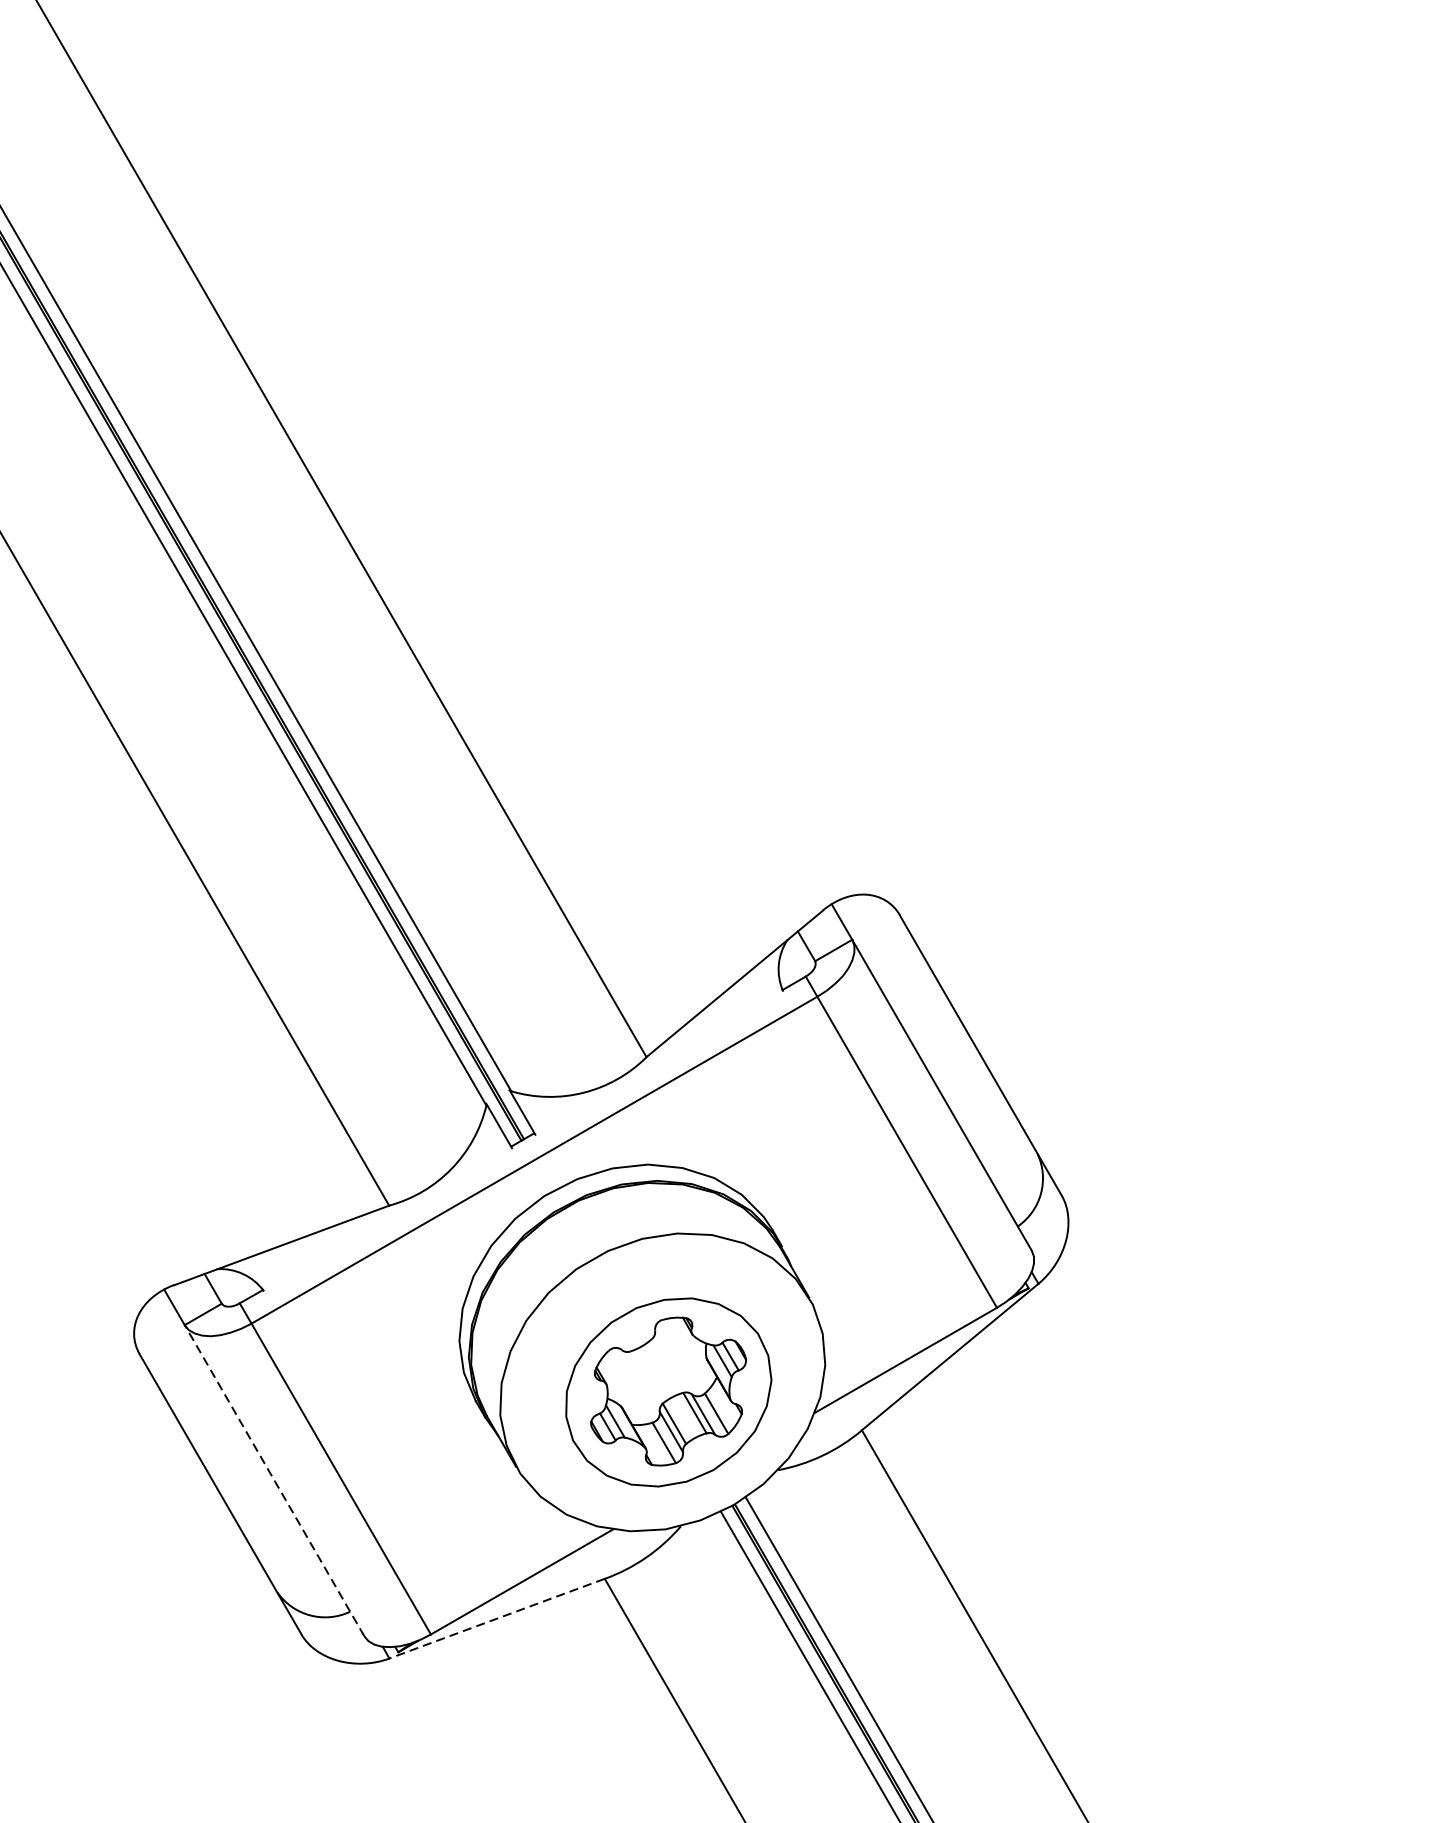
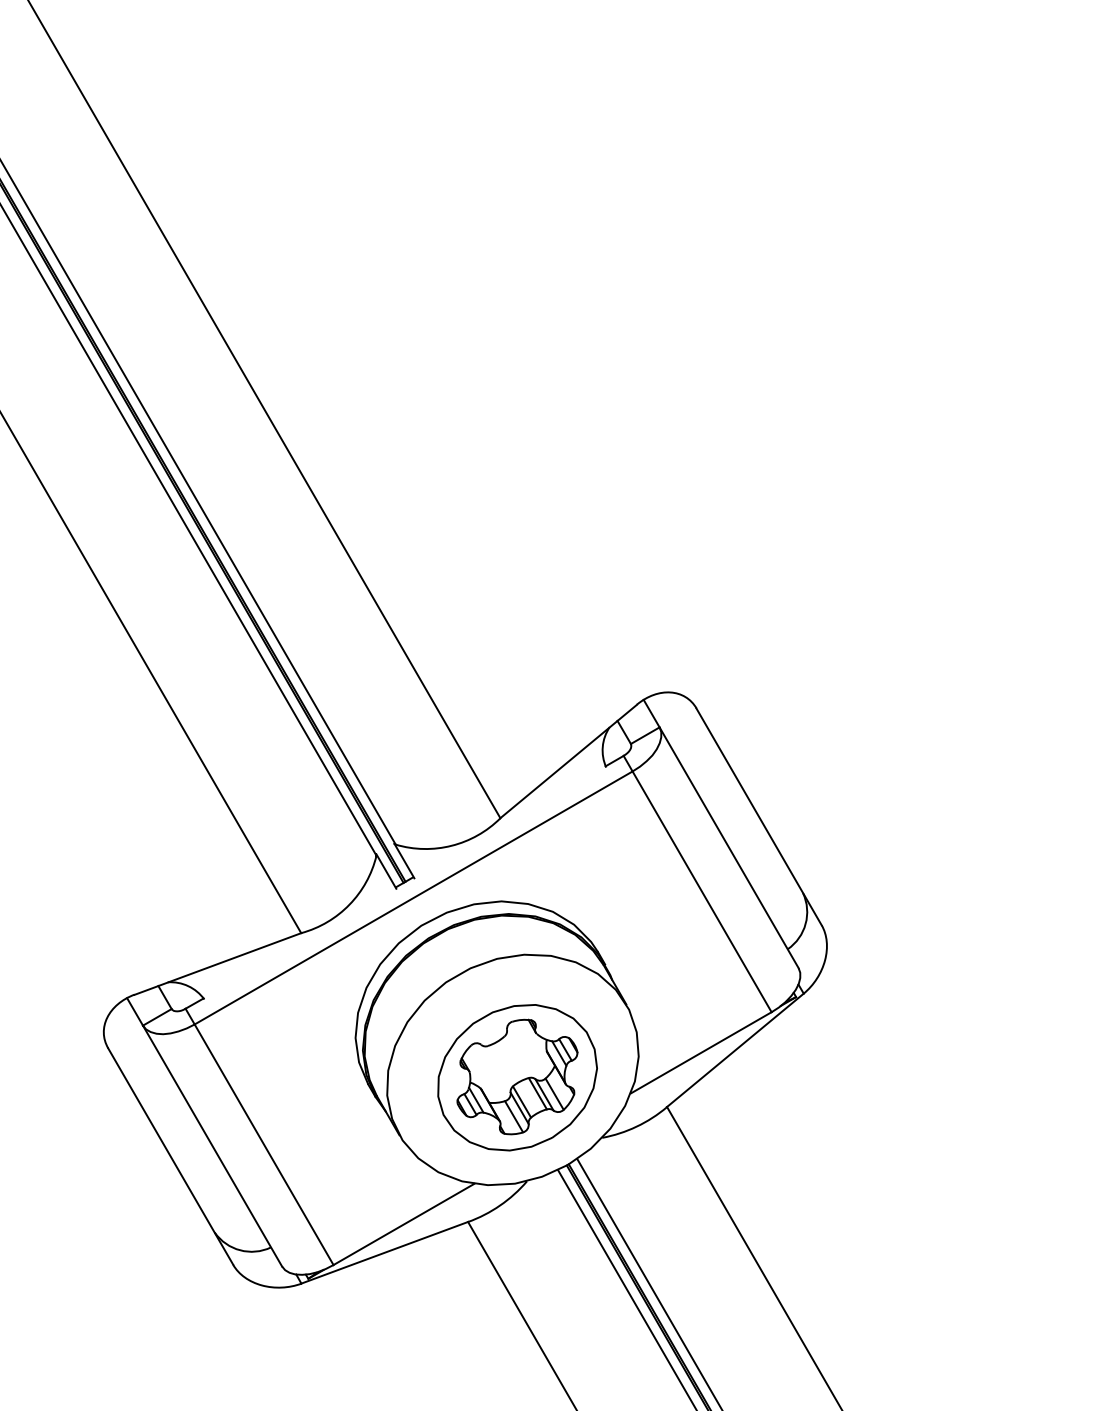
line: (274, 1481) -> (212, 1146), dashed -> solid
line: (496, 1618) -> (384, 1252), dashed -> solid

